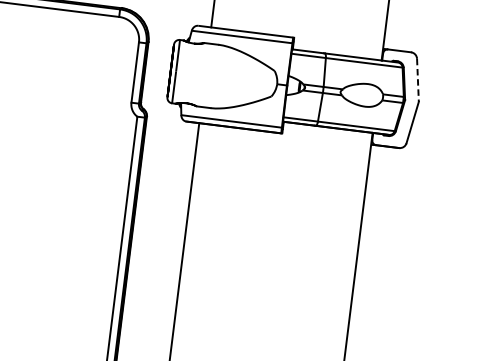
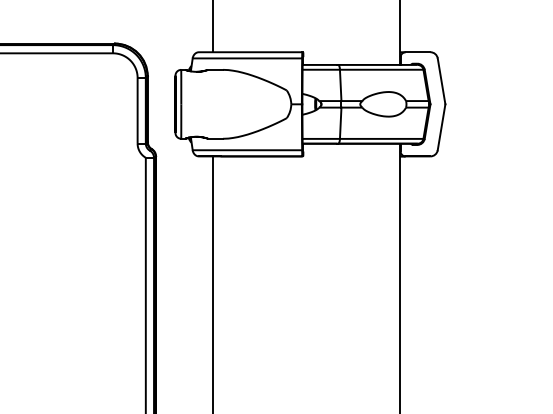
line: (417, 80) -> (441, 81), dashed -> solid

